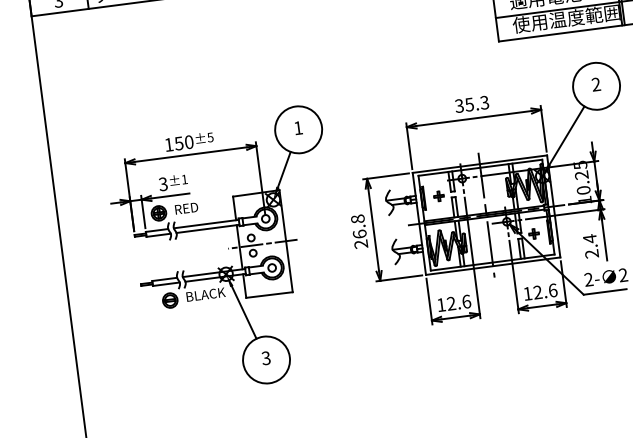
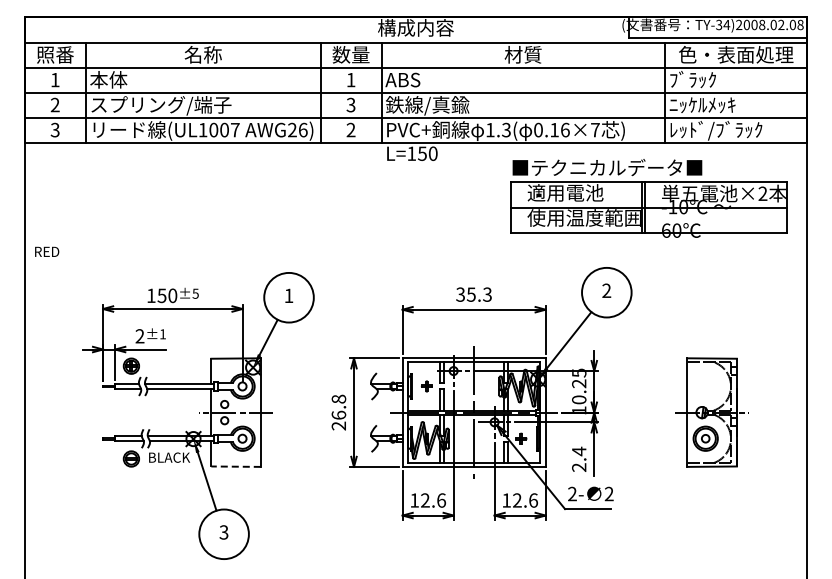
text: (162, 184) -> (139, 336), 3 -> 2
text: (186, 208) -> (47, 251), moved
line: (269, 294) -> (236, 466), solid -> dashed

